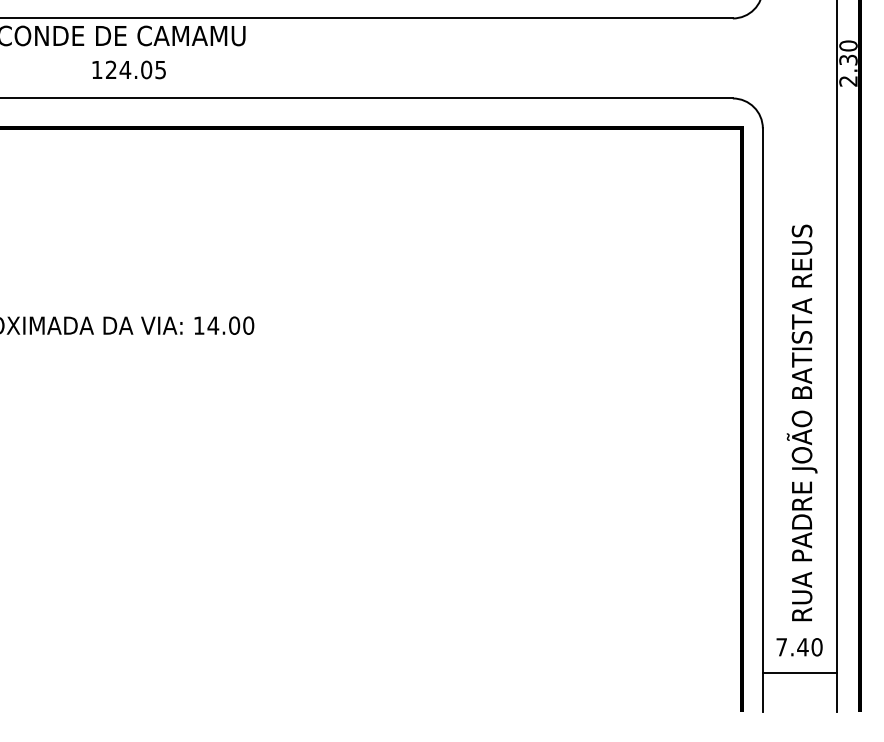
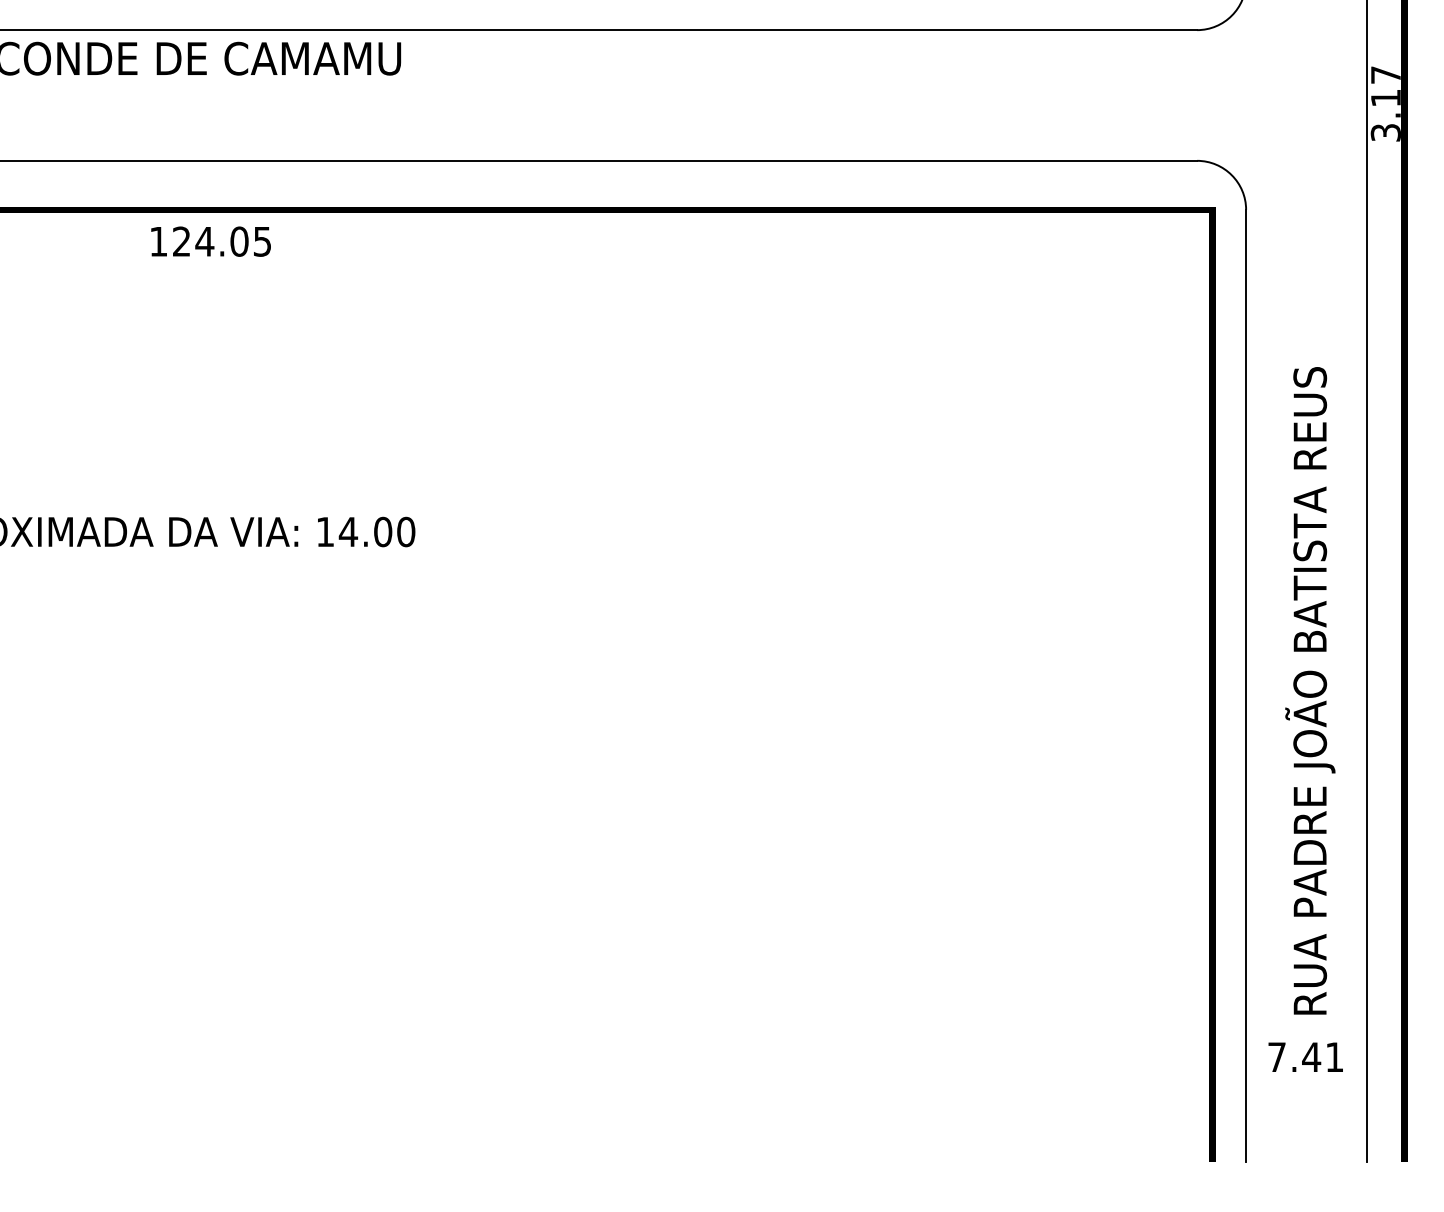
text: (848, 63) -> (1386, 103), 2.30 -> 3.17
text: (128, 69) -> (209, 240), moved
text: (816, 647) -> (1333, 1057), 7.40 -> 7.41
line: (799, 673) -> (1305, 1100), removed

